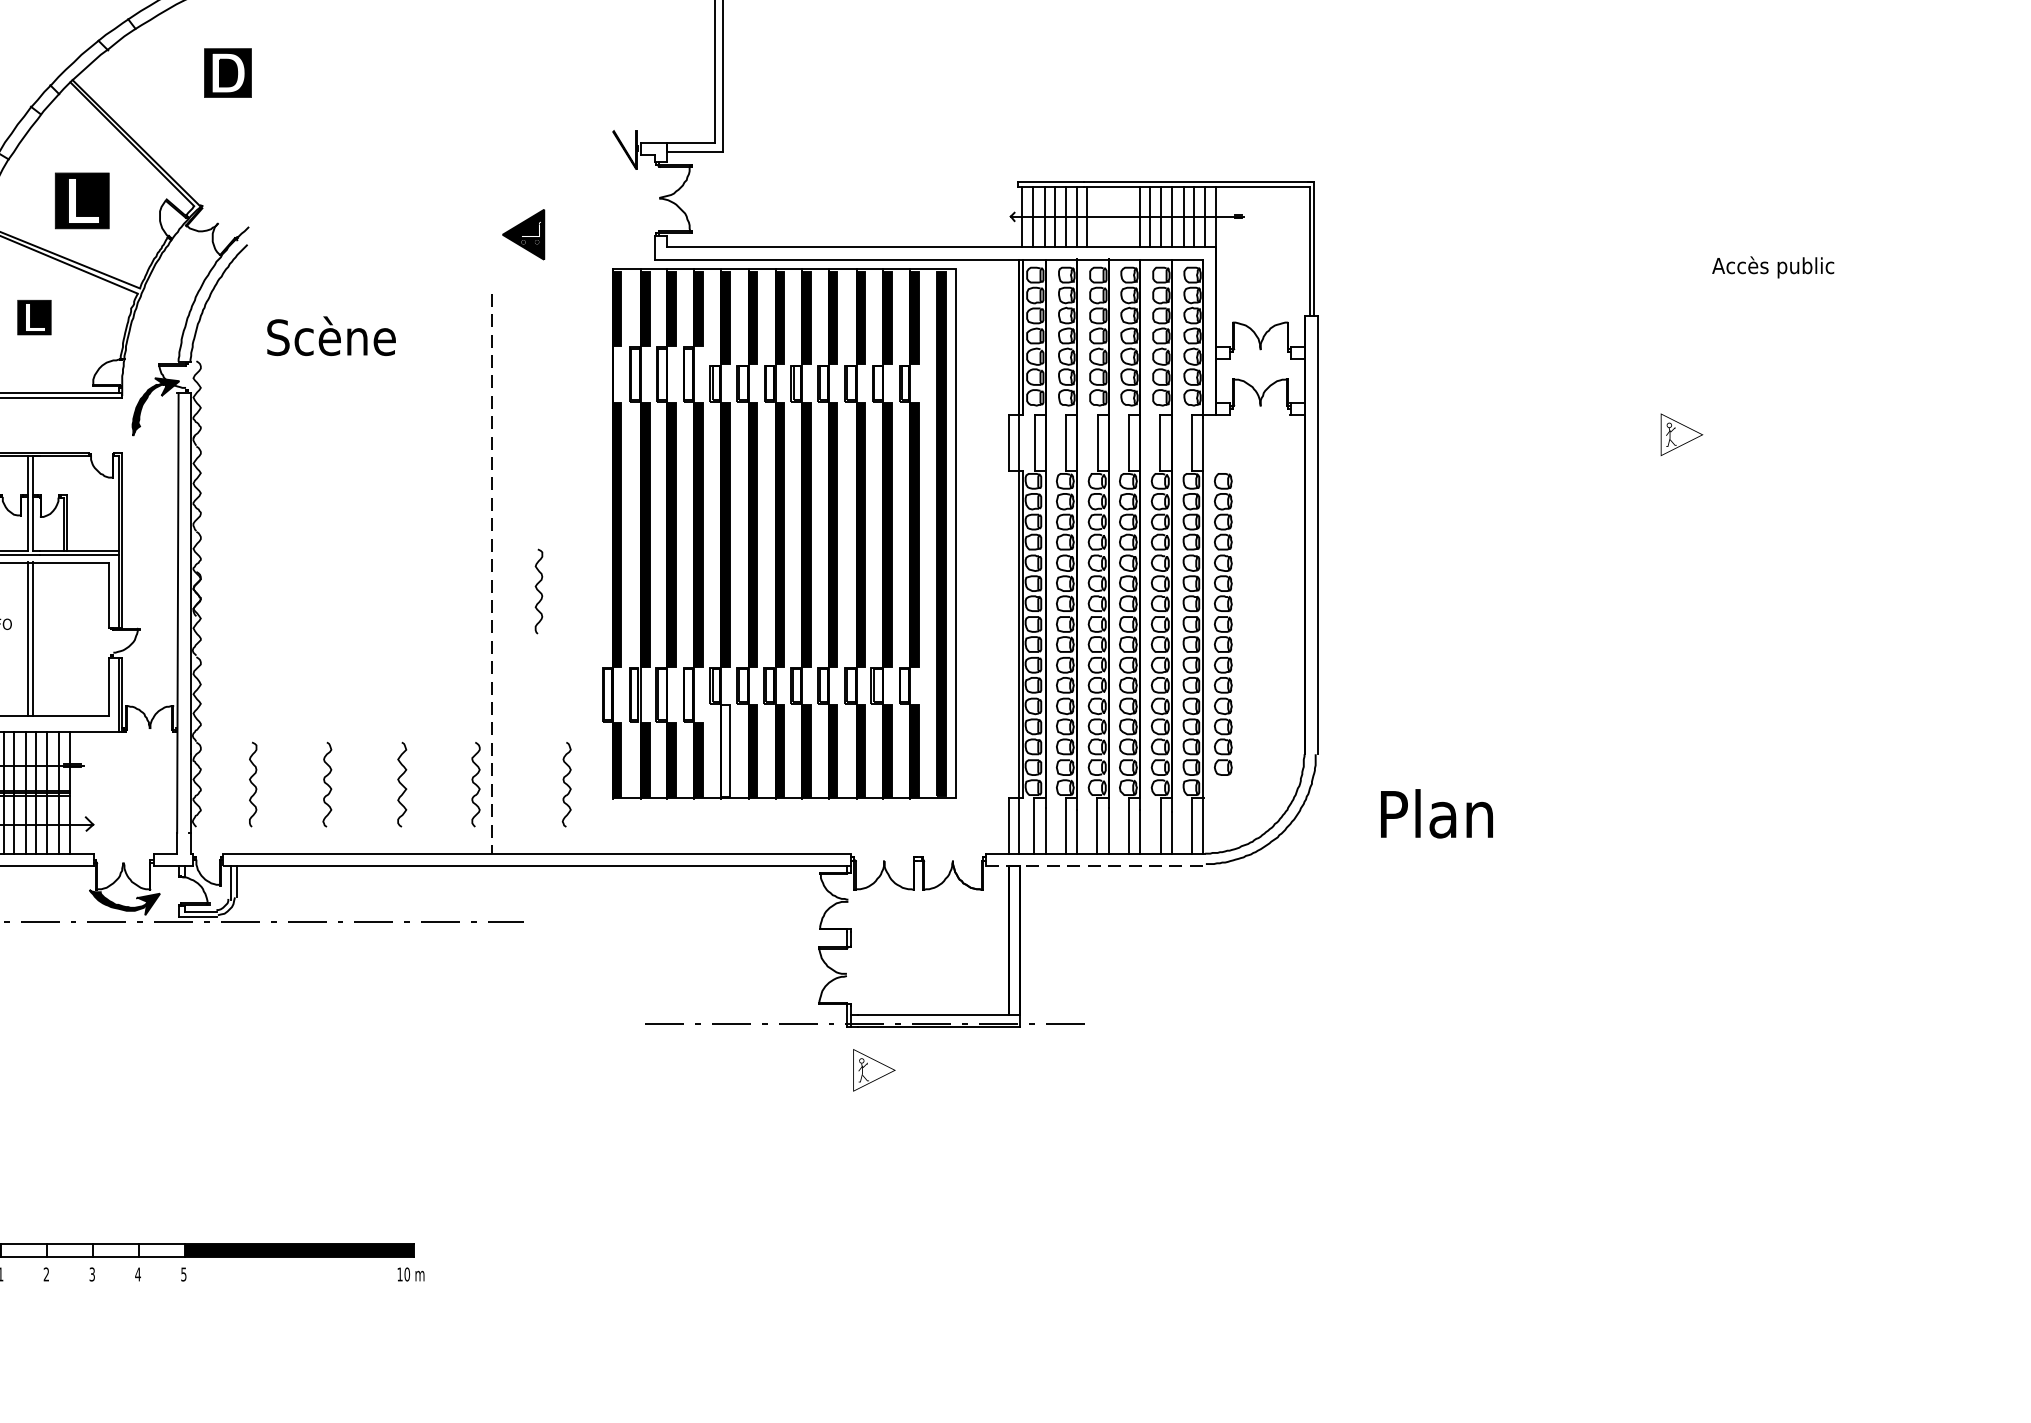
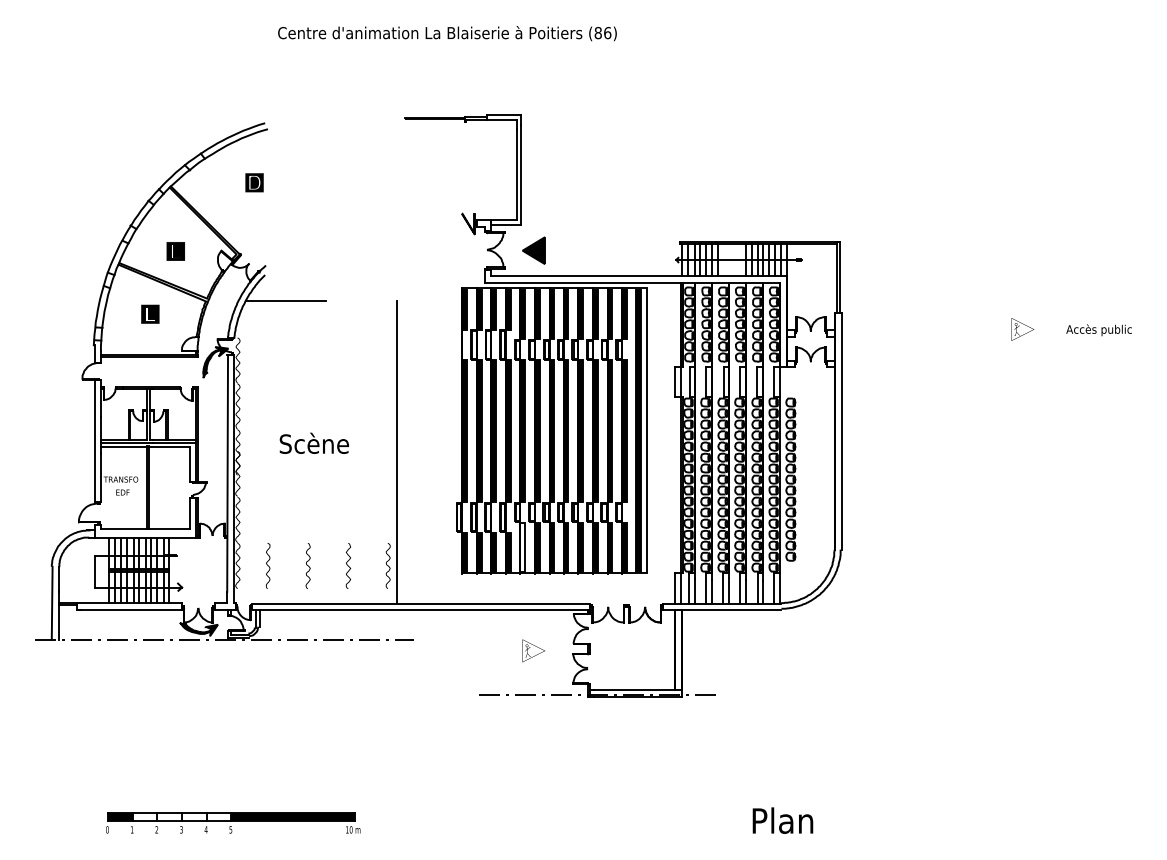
part: (227, 72) -> (254, 182), size x0.71
part: (81, 200) -> (175, 251), size x0.62
part: (522, 234) -> (533, 250), moved
text: (1772, 267) -> (1098, 330), moved
line: (287, 293) -> (286, 301), added
text: (329, 334) -> (313, 442), moved
part: (1681, 434) -> (1022, 329), moved
line: (491, 574) -> (396, 452), dashed -> solid
curve: (539, 590) -> (422, 461), removed
curve: (565, 783) -> (436, 565), removed
text: (1436, 813) -> (782, 820), moved
line: (1096, 865) -> (722, 609), dashed -> solid
part: (873, 1069) -> (533, 650), moved

